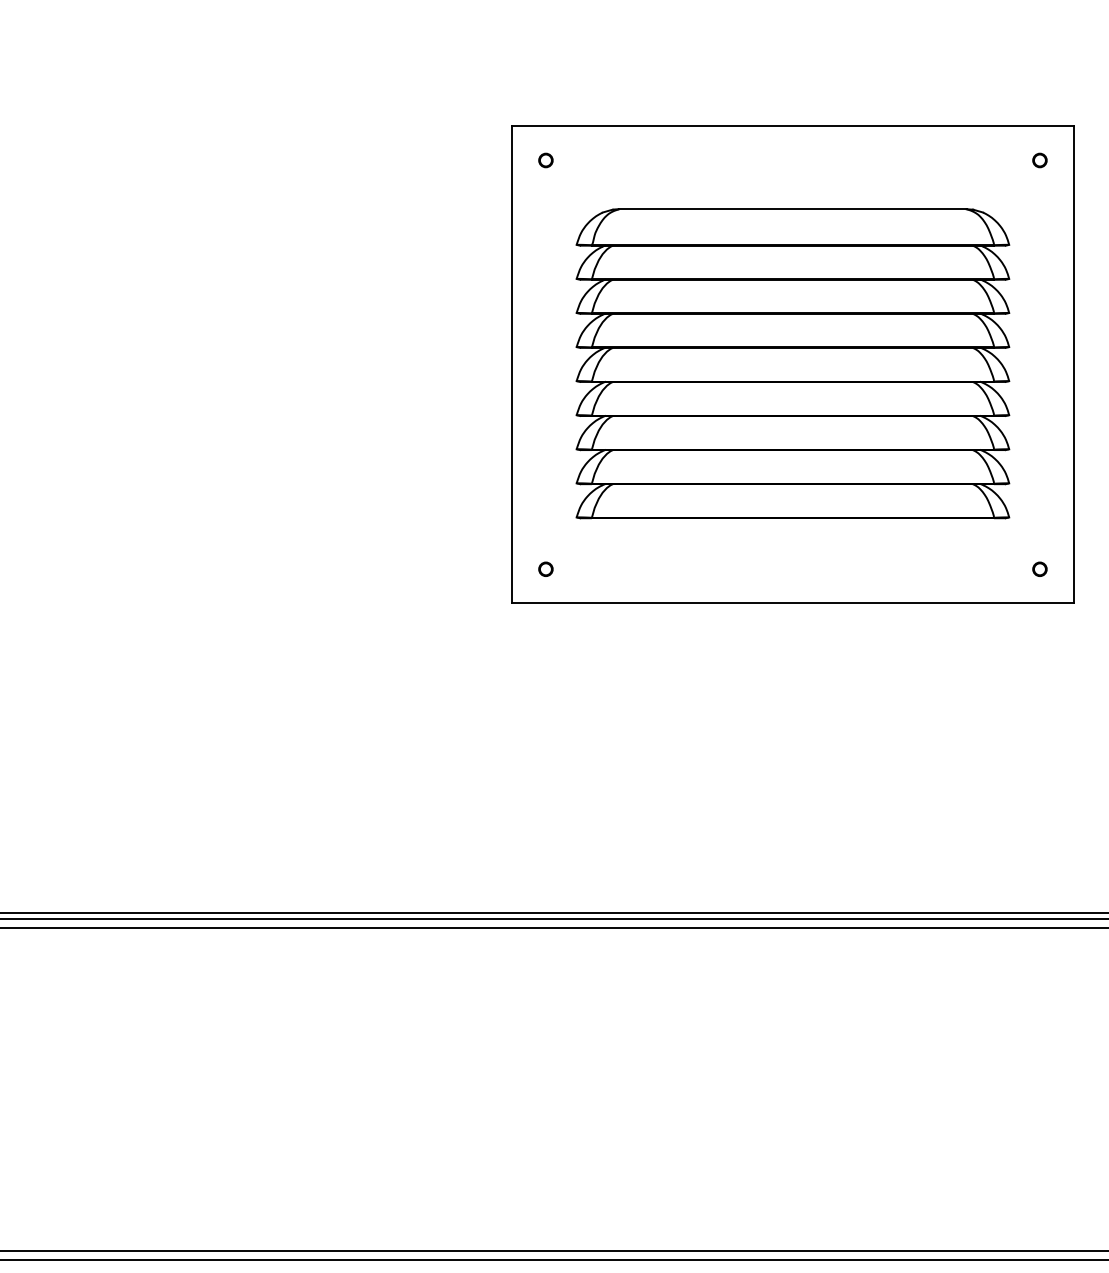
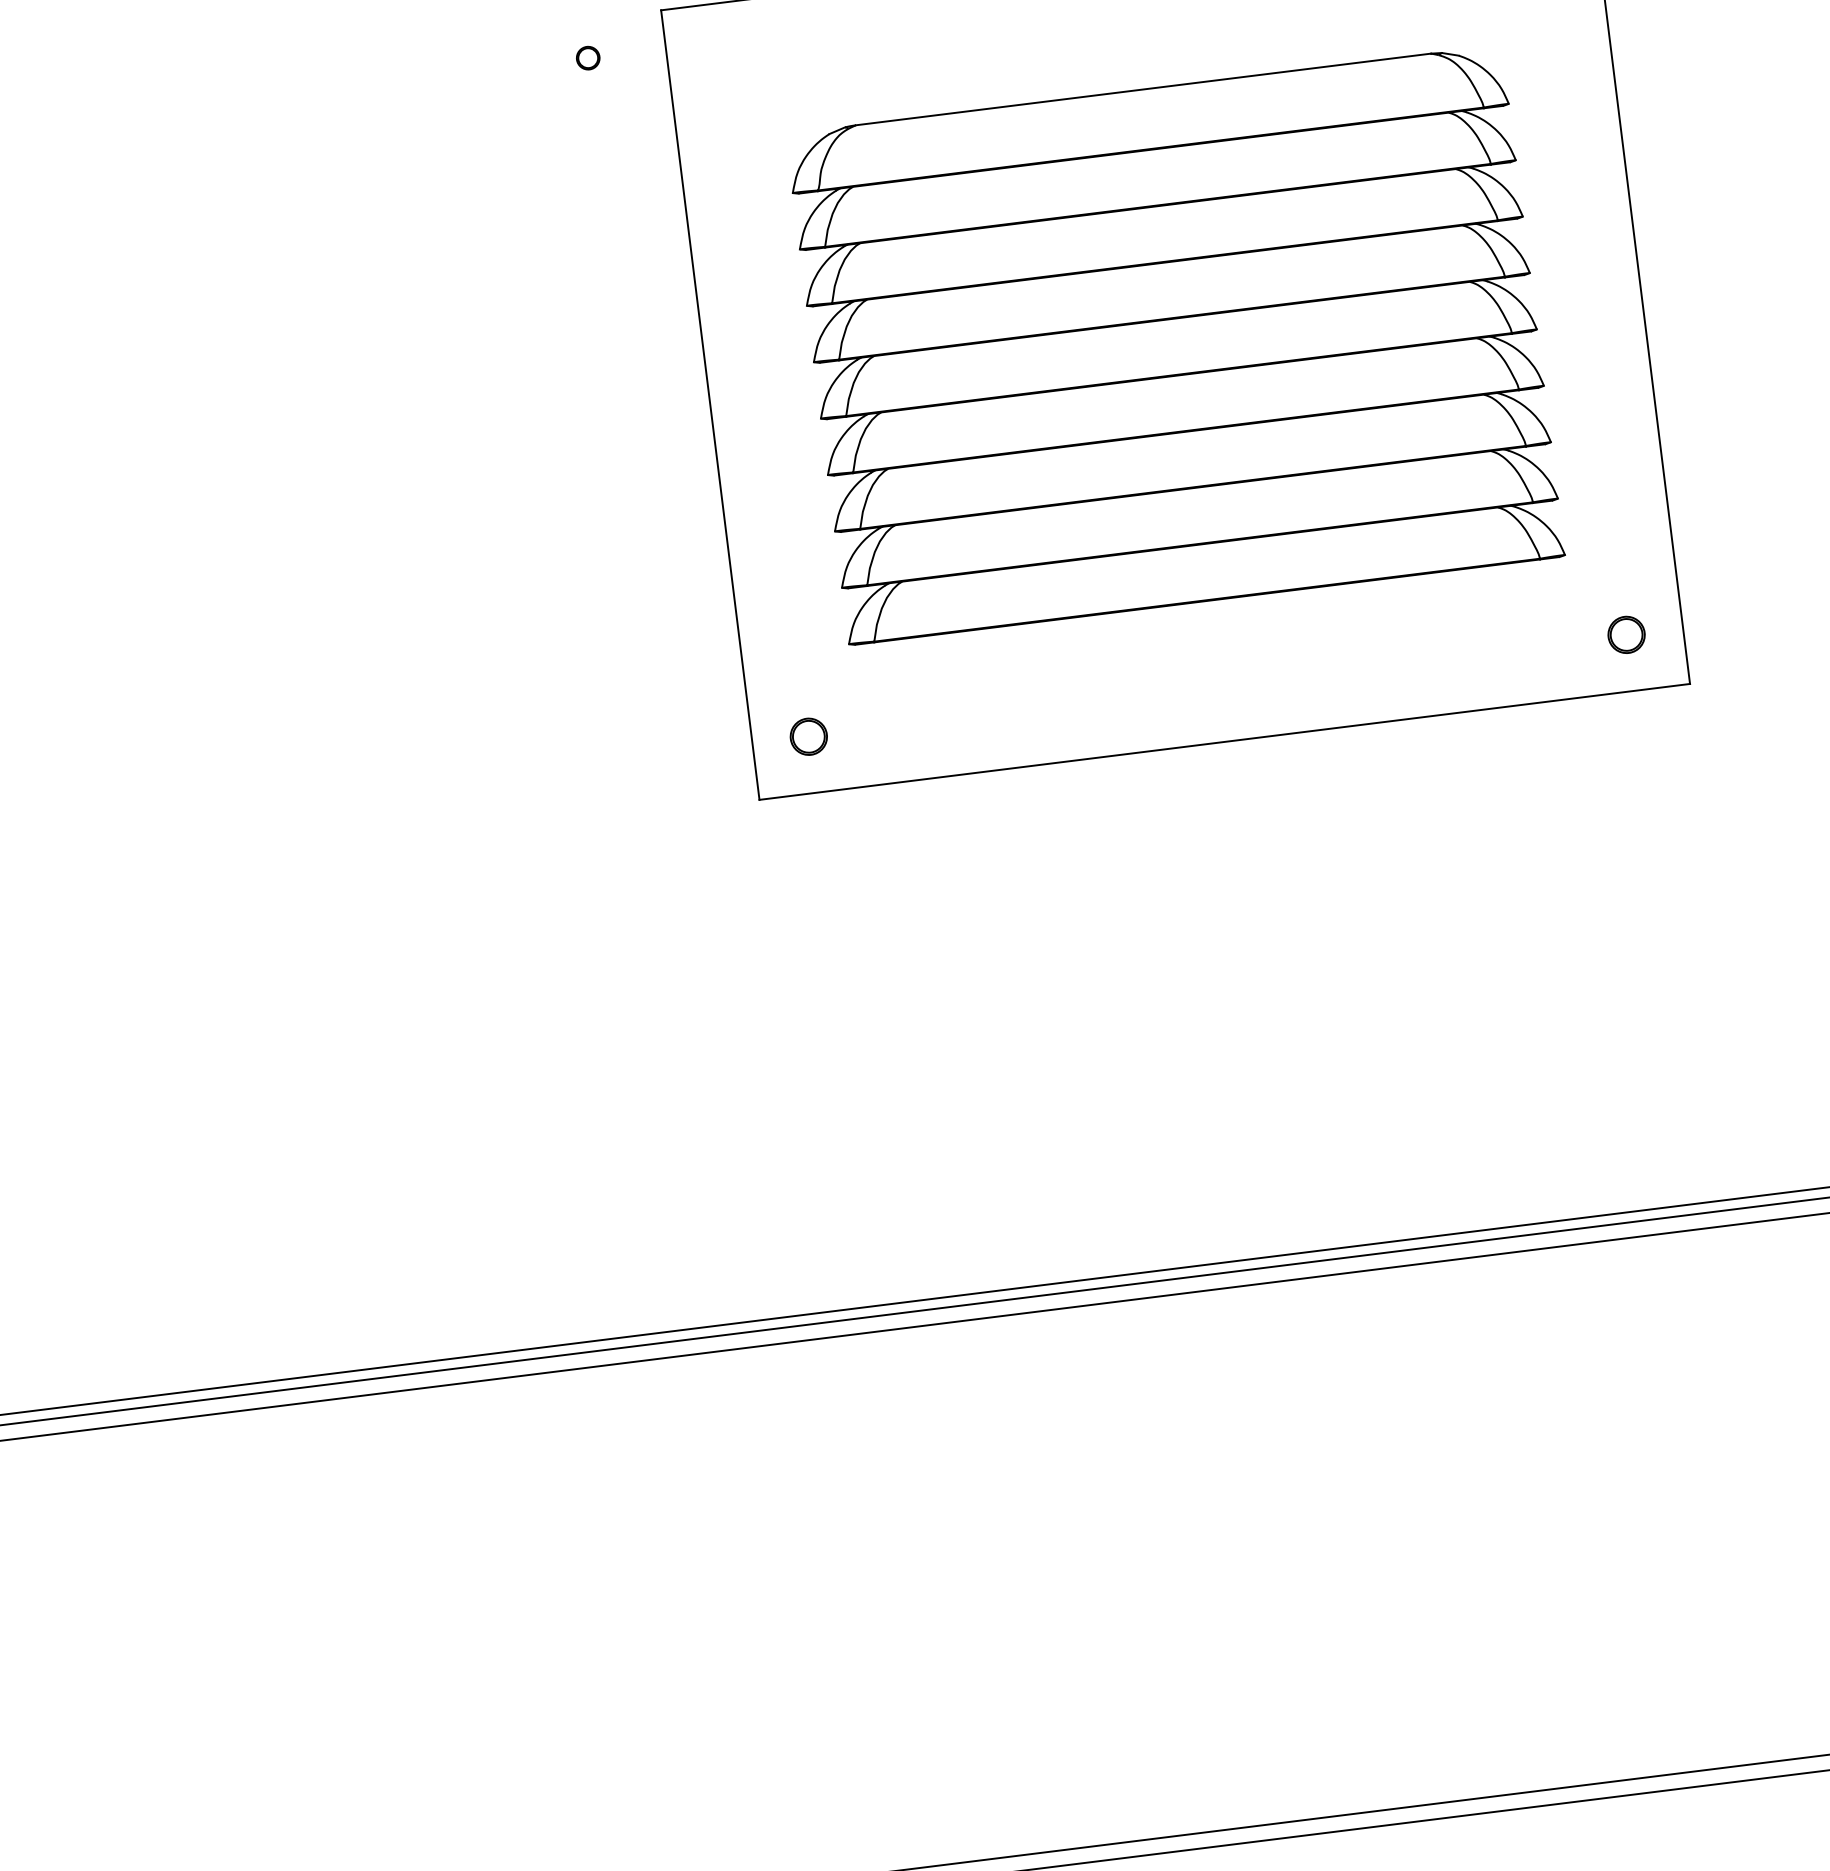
part: (545, 160) -> (587, 58), moved
circle: (545, 568) -> (807, 735), size x1.6
circle: (1039, 568) -> (1625, 633), size x1.6

